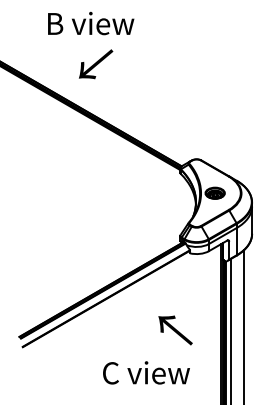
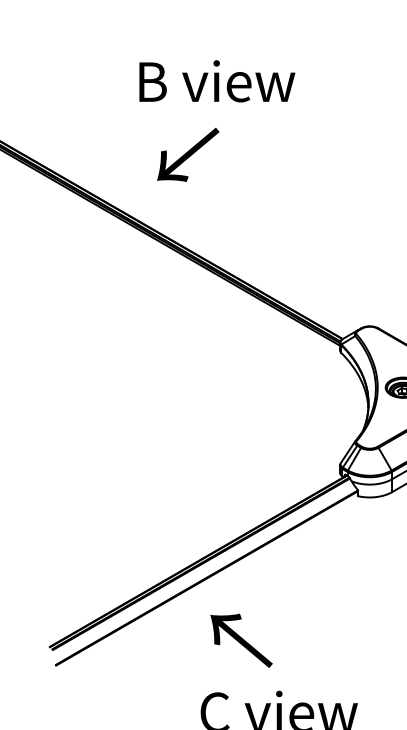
text: (91, 23) -> (217, 81), moved
text: (175, 330) -> (241, 640), moved

